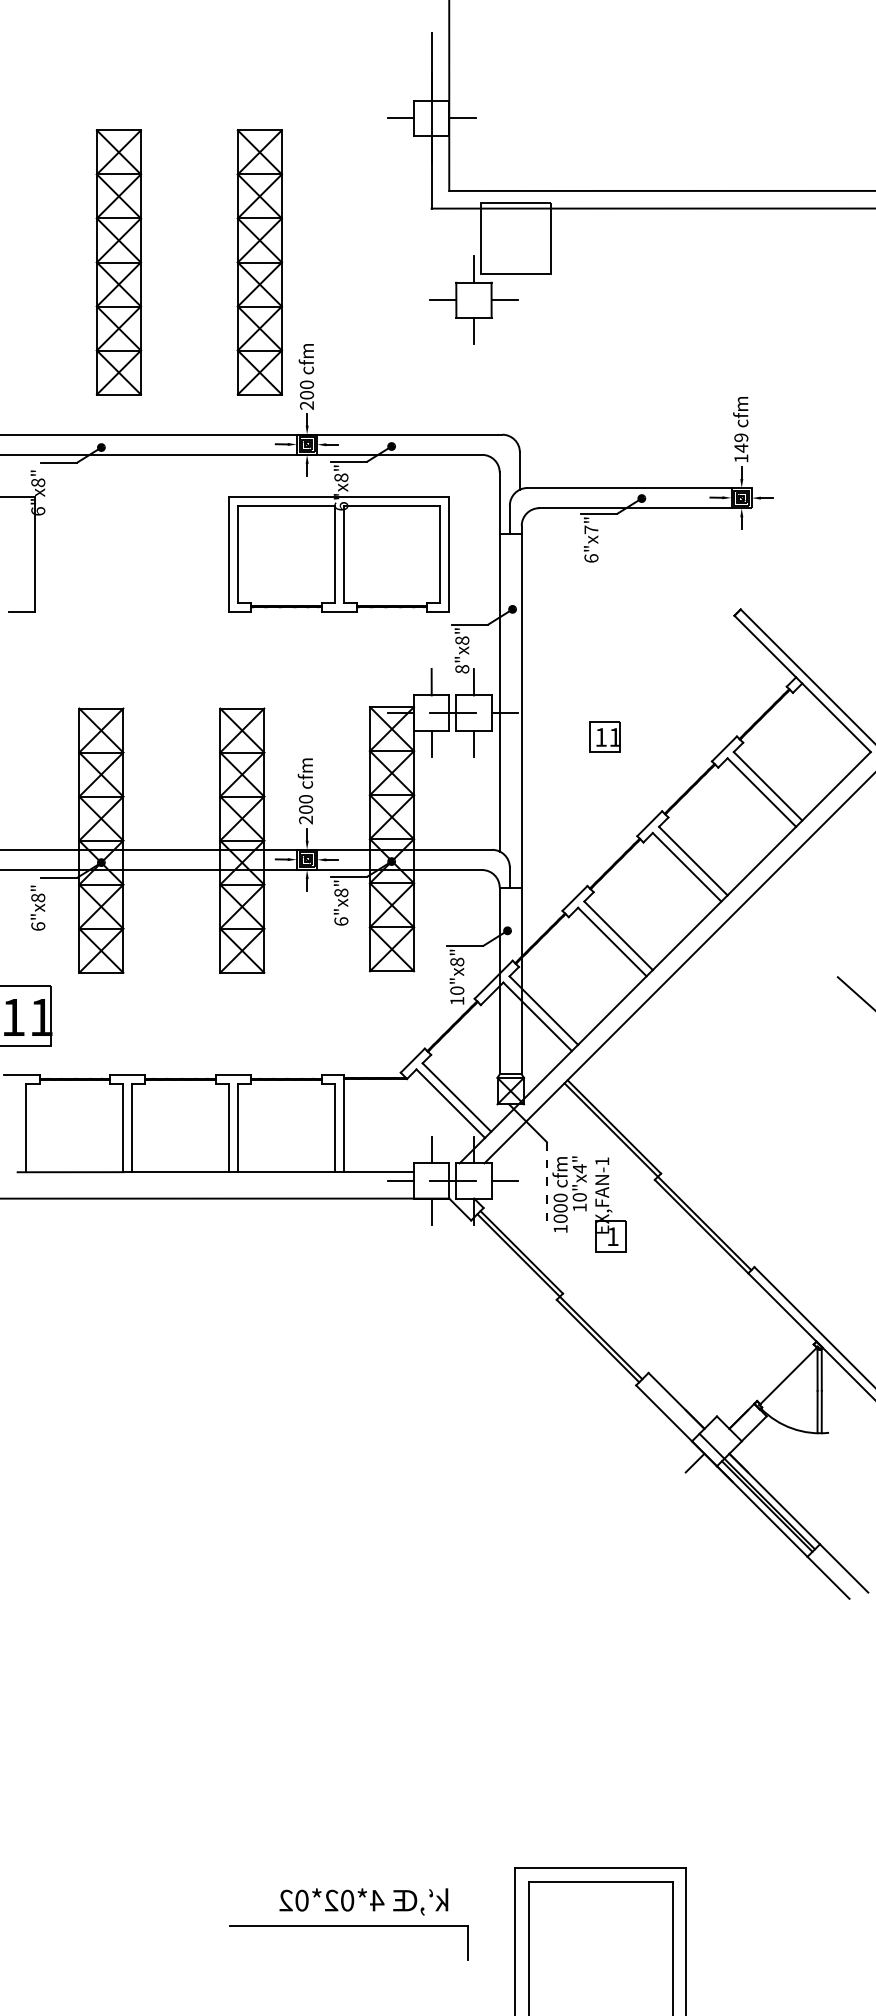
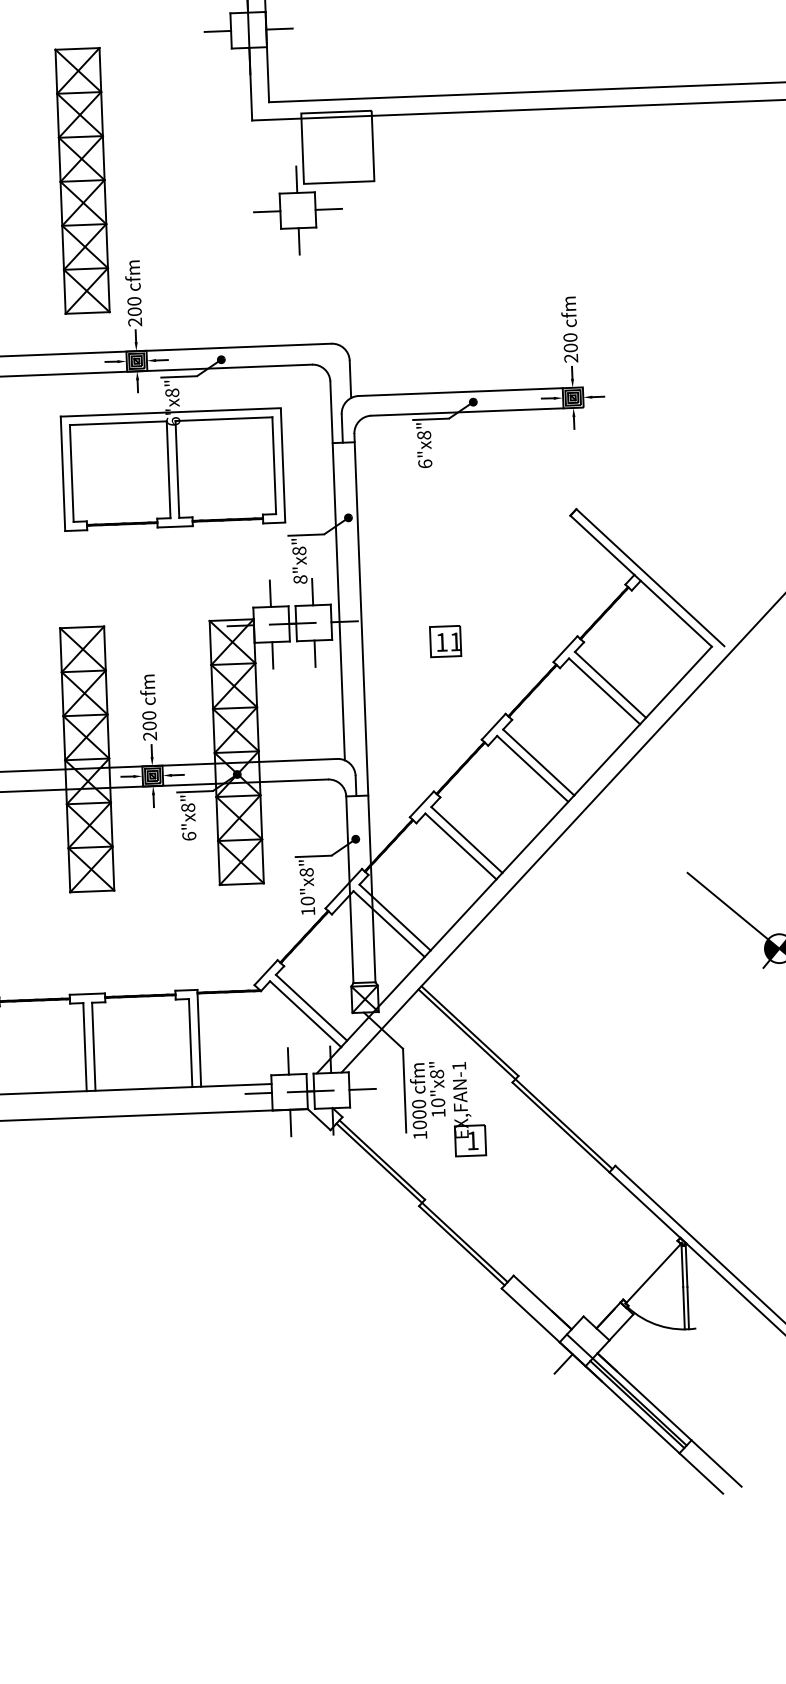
text: (741, 447) -> (570, 347), 149 -> 200
text: (591, 529) -> (424, 435), 6"x7" -> 6"x8"
text: (579, 1168) -> (436, 1074), 10"x4" -> 10"x8"
line: (546, 1183) -> (404, 1090), dashed -> solid

